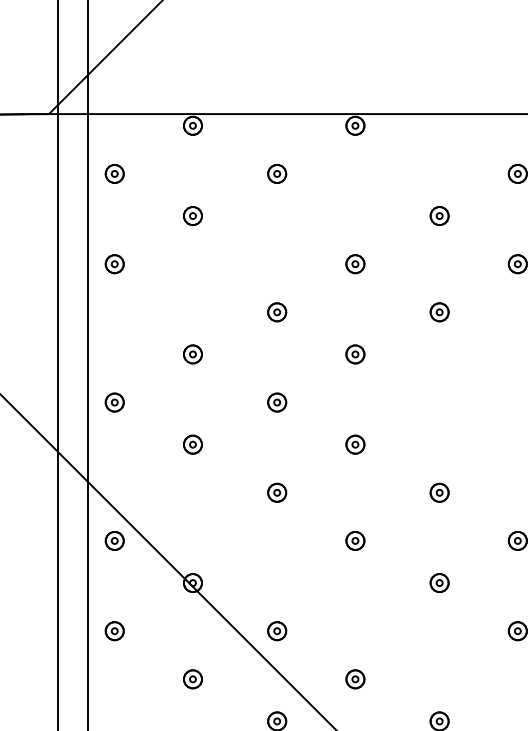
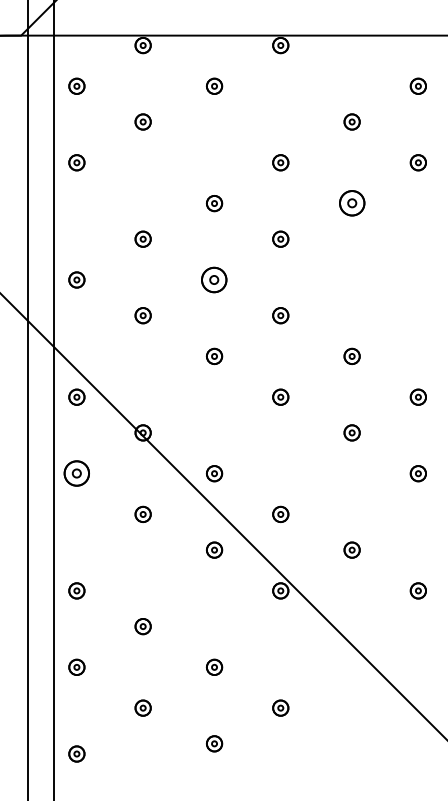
part: (438, 312) -> (351, 203), size x1.6
part: (277, 401) -> (214, 279), size x1.6
part: (114, 630) -> (76, 473), size x1.6

